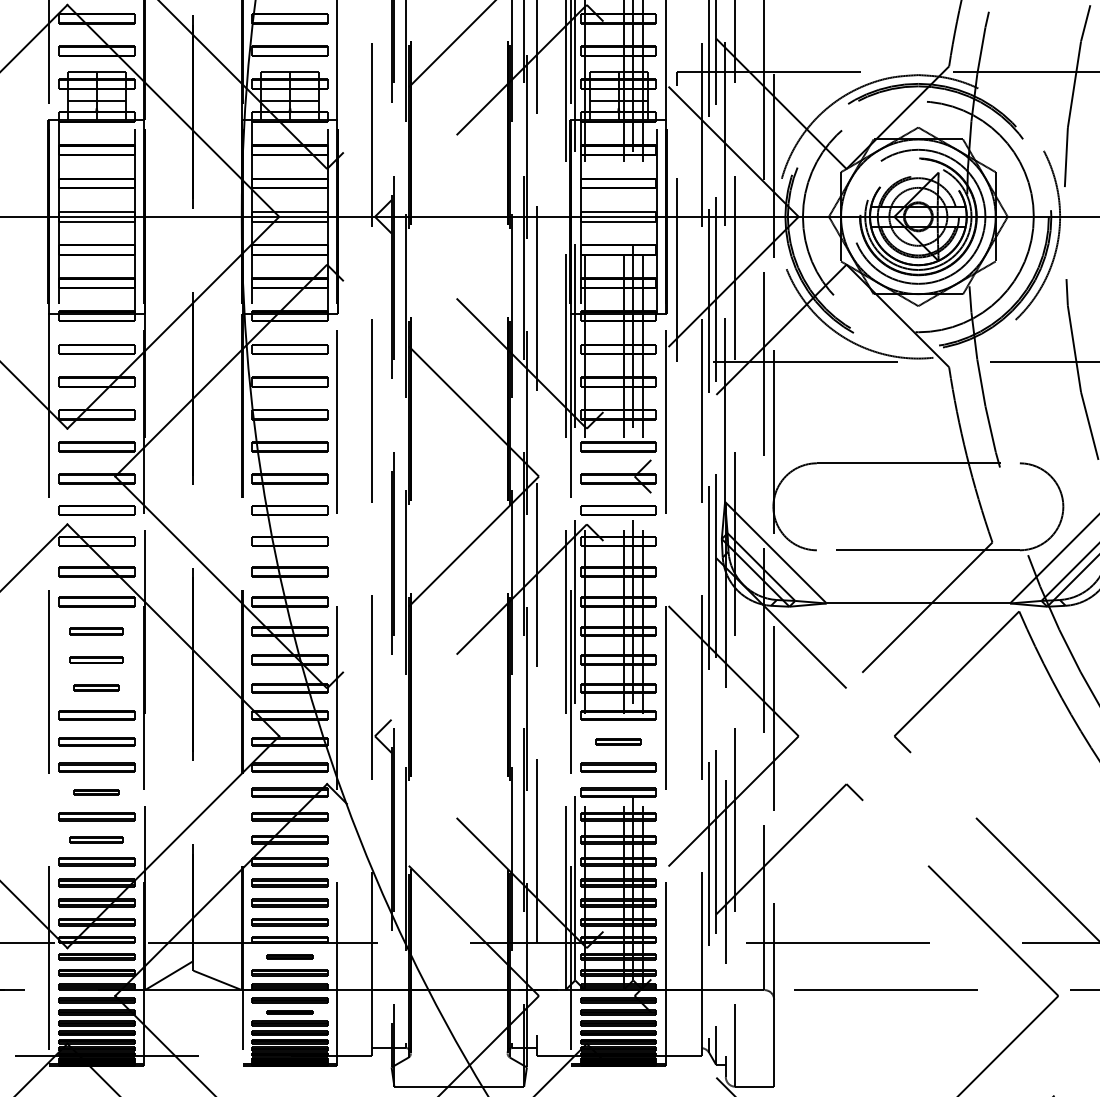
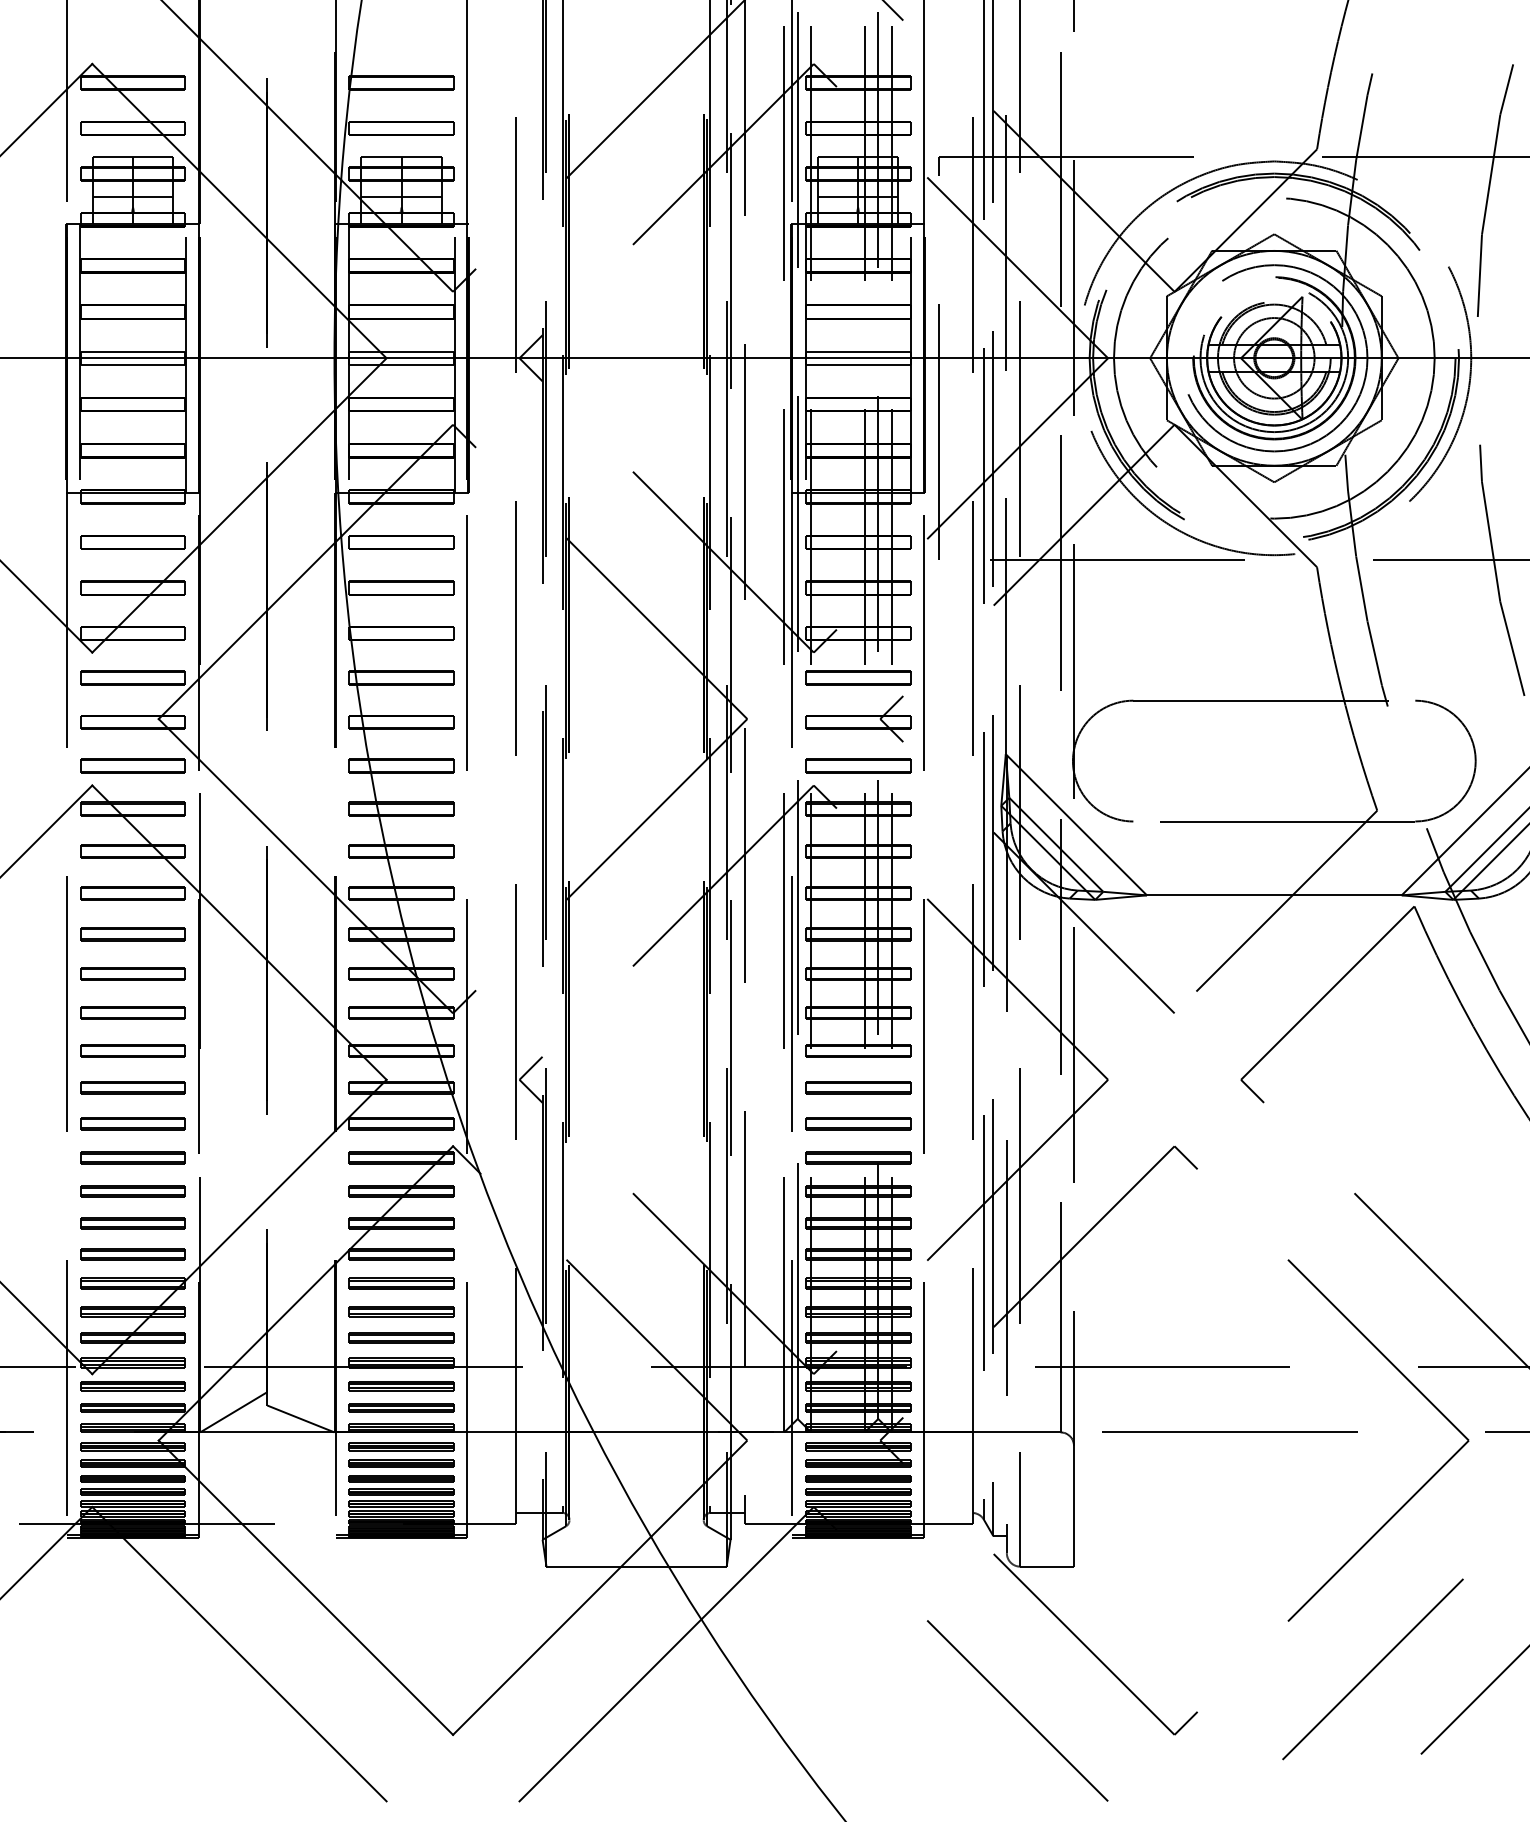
part: (96, 631) -> (132, 934), size x1.43
part: (96, 659) -> (132, 973), size x1.43
part: (96, 687) -> (132, 1012), size x1.67
part: (619, 741) -> (858, 1087), size x1.67
part: (96, 792) -> (132, 1157), size x1.67
part: (96, 839) -> (132, 1223), size x1.43
part: (290, 957) -> (401, 1386), size x1.67
part: (290, 1012) -> (401, 1463), size x1.67

